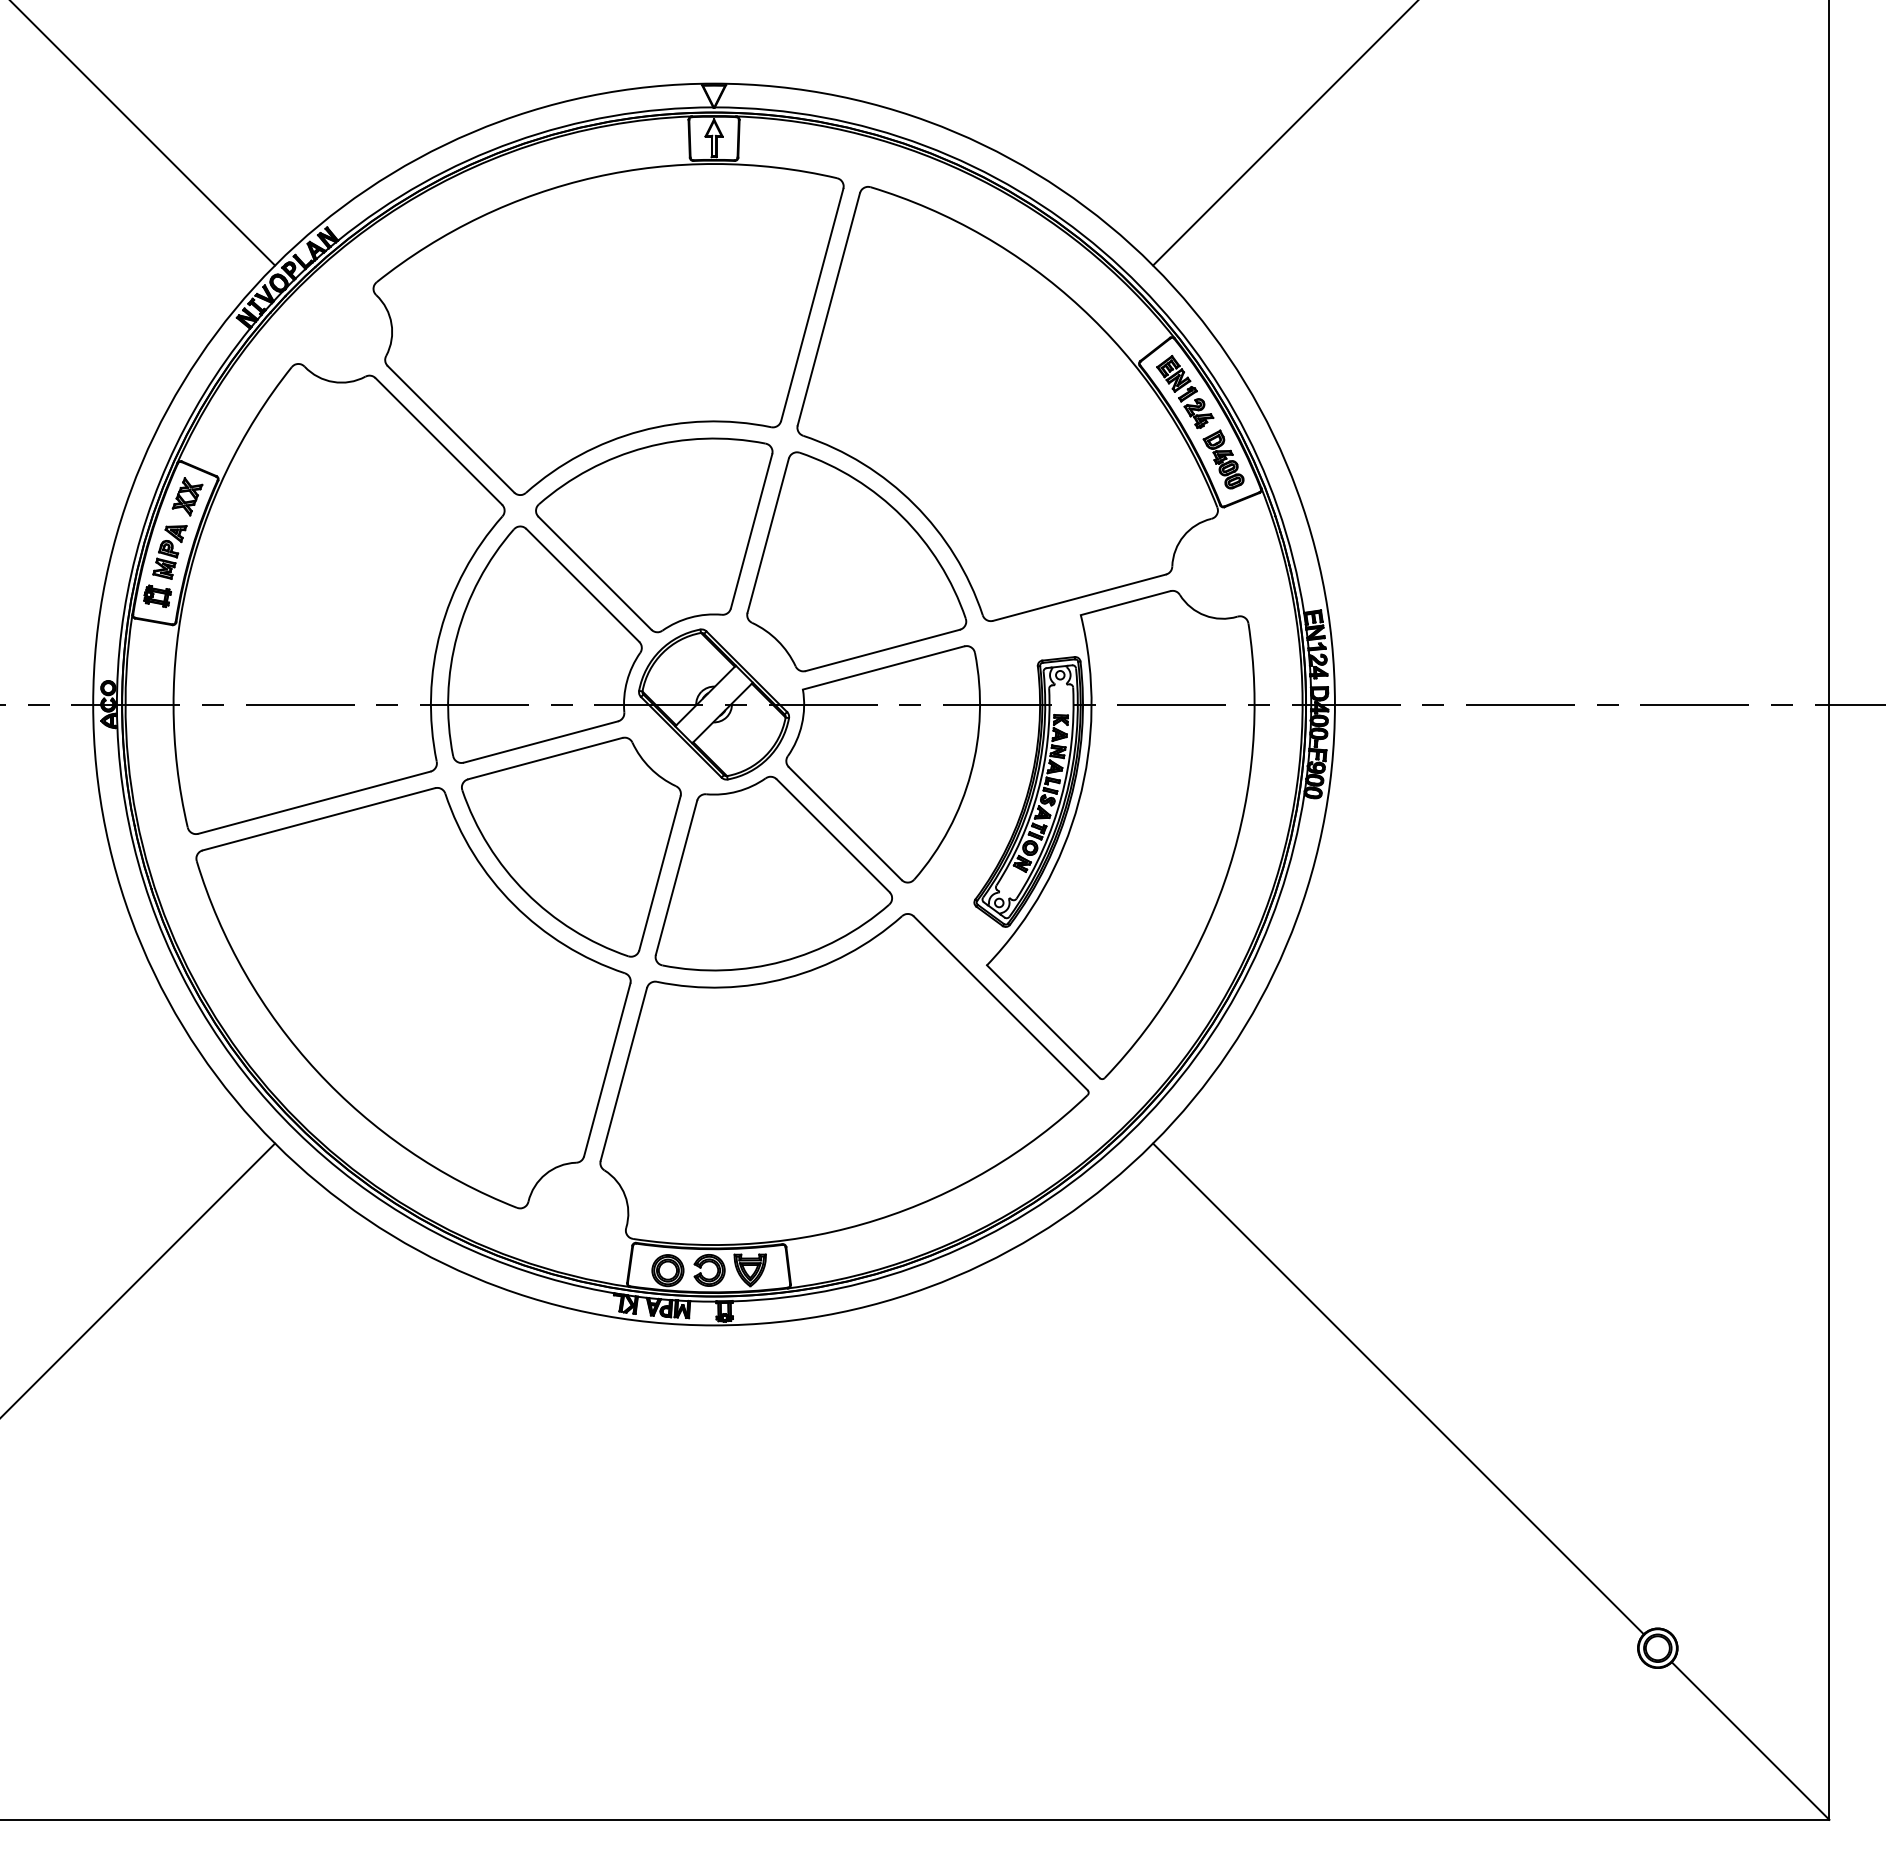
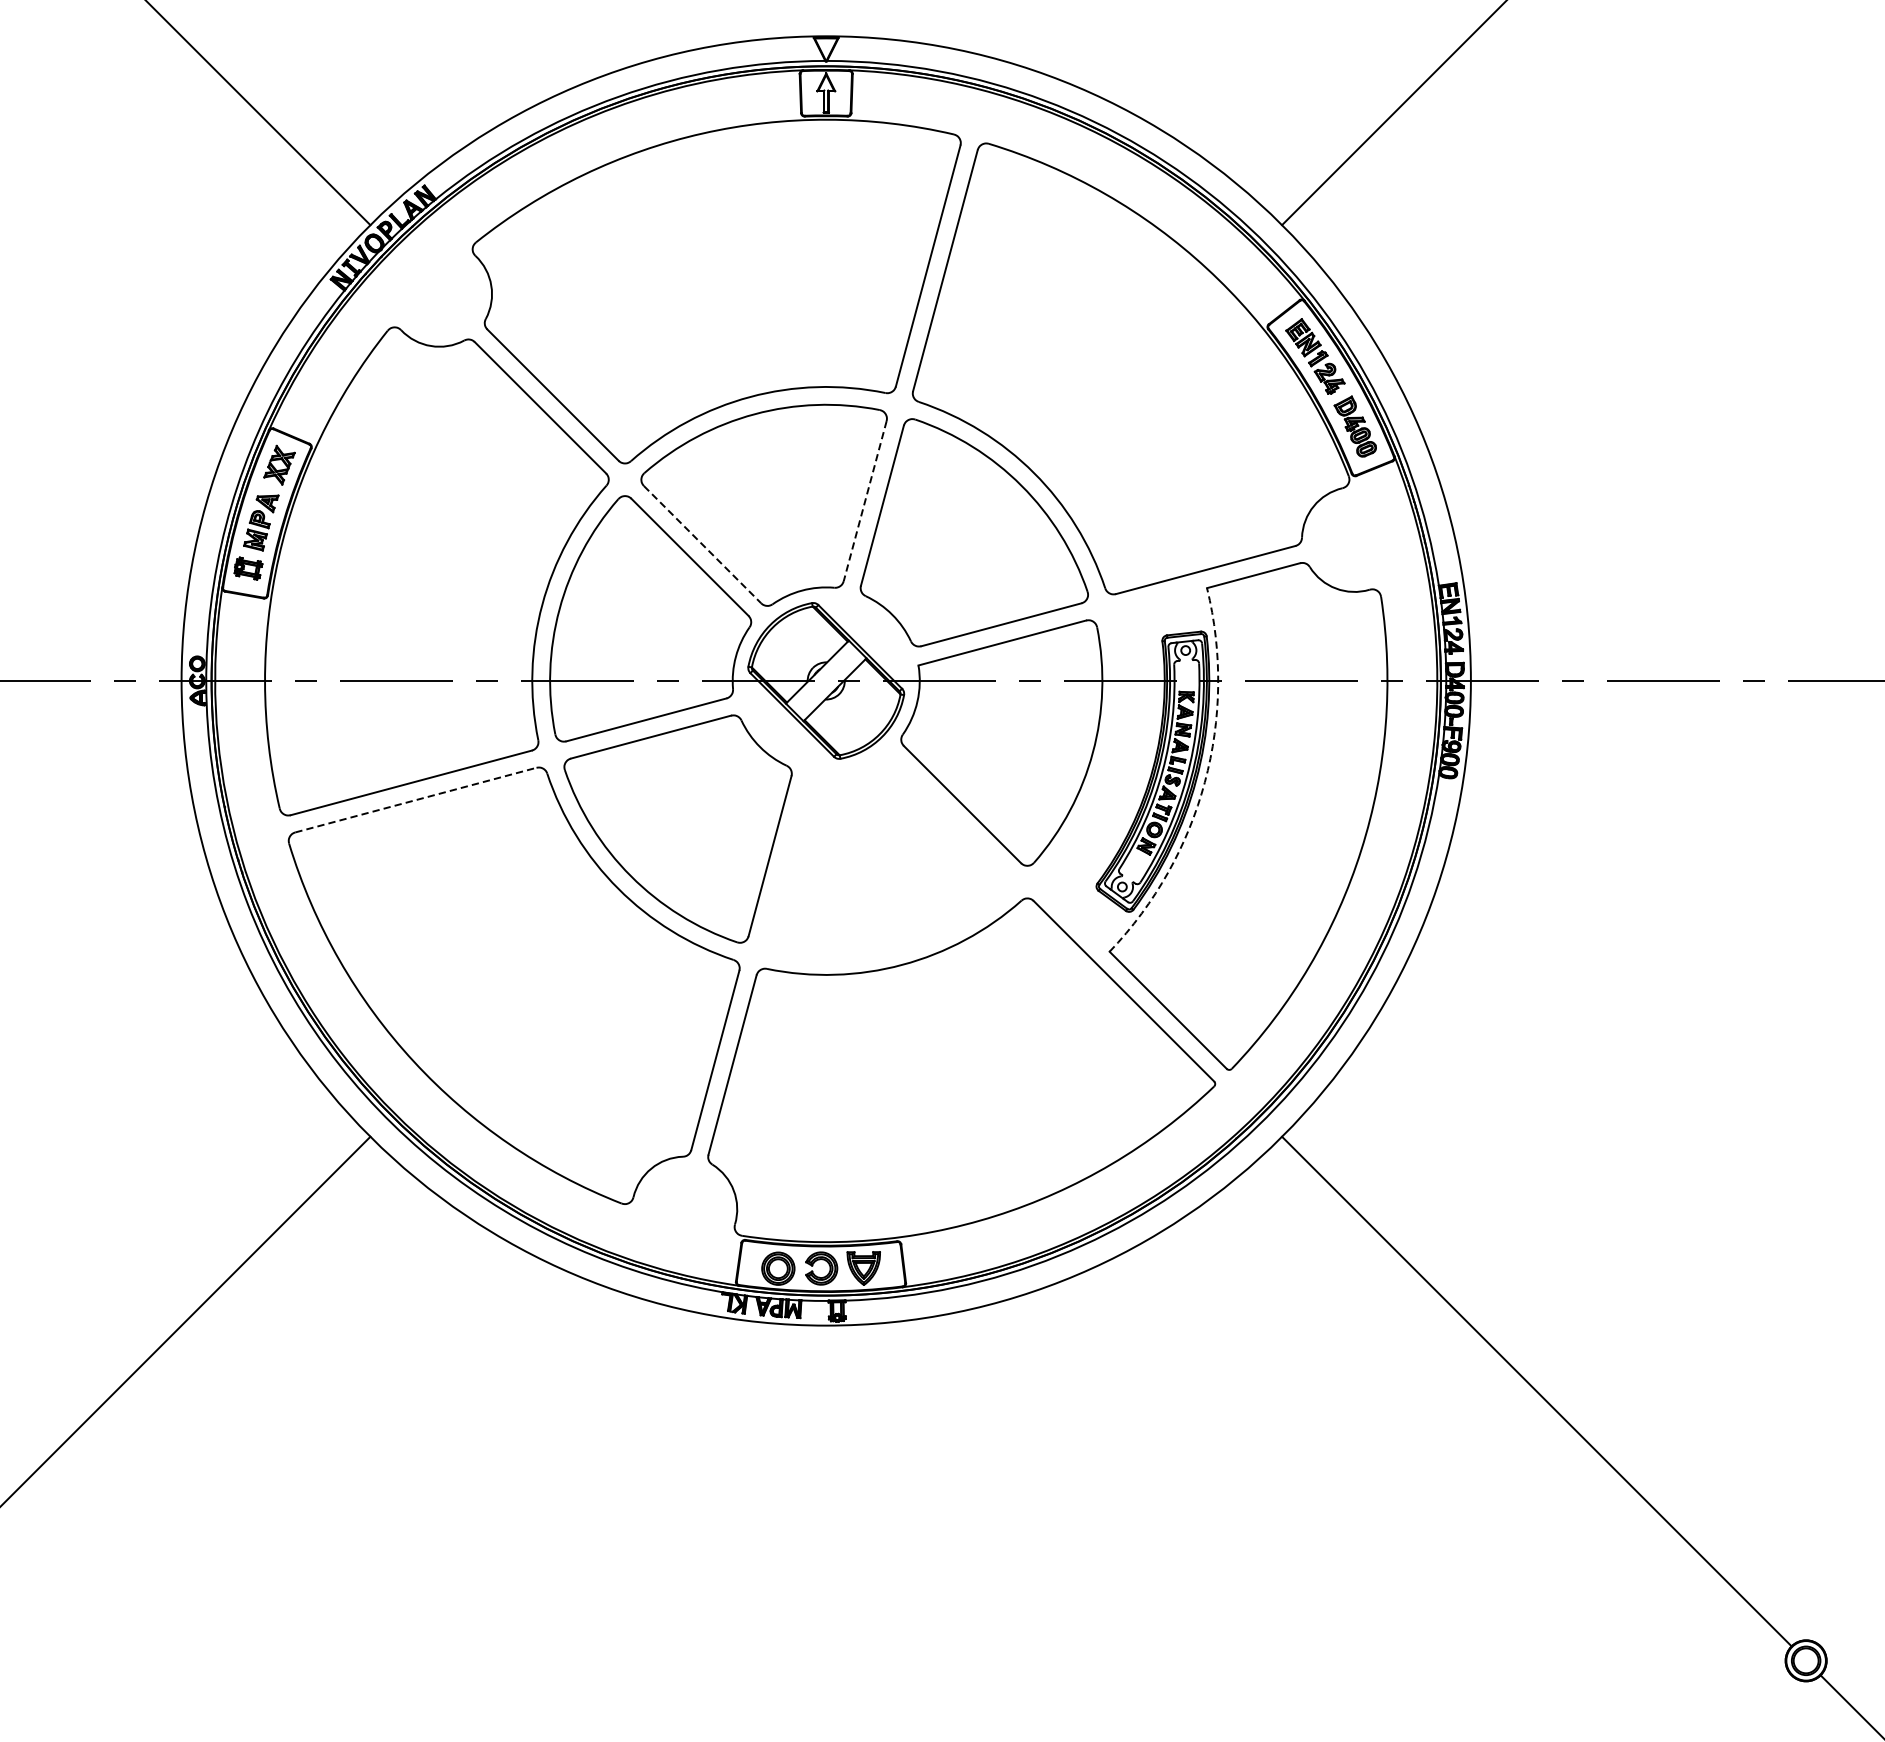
line: (751, 531) -> (865, 501), solid -> dashed
line: (594, 573) -> (702, 544), solid -> dashed
arc: (1078, 802) -> (1204, 782), solid -> dashed
line: (319, 819) -> (416, 800), solid -> dashed
part: (773, 873) -> (887, 856), removed

